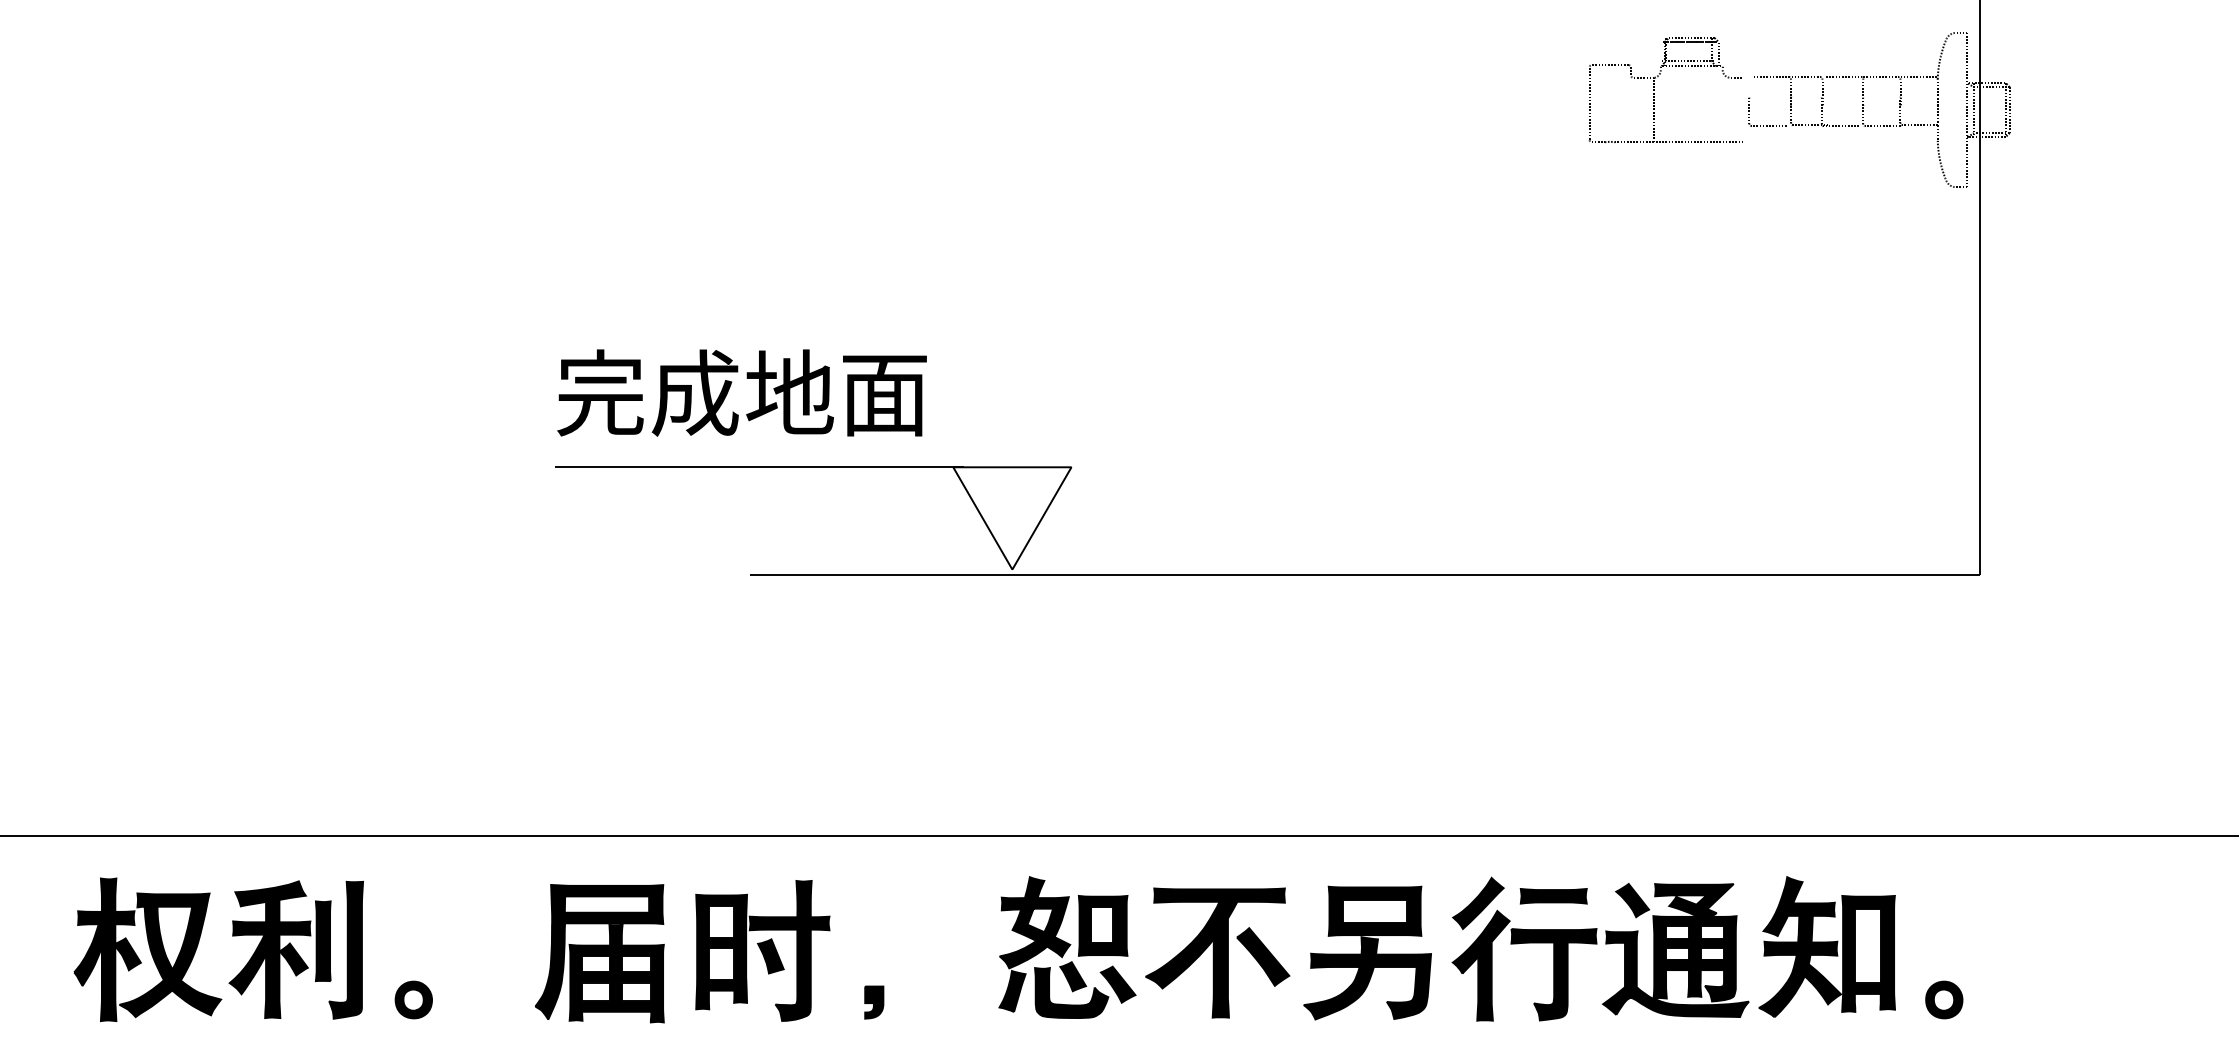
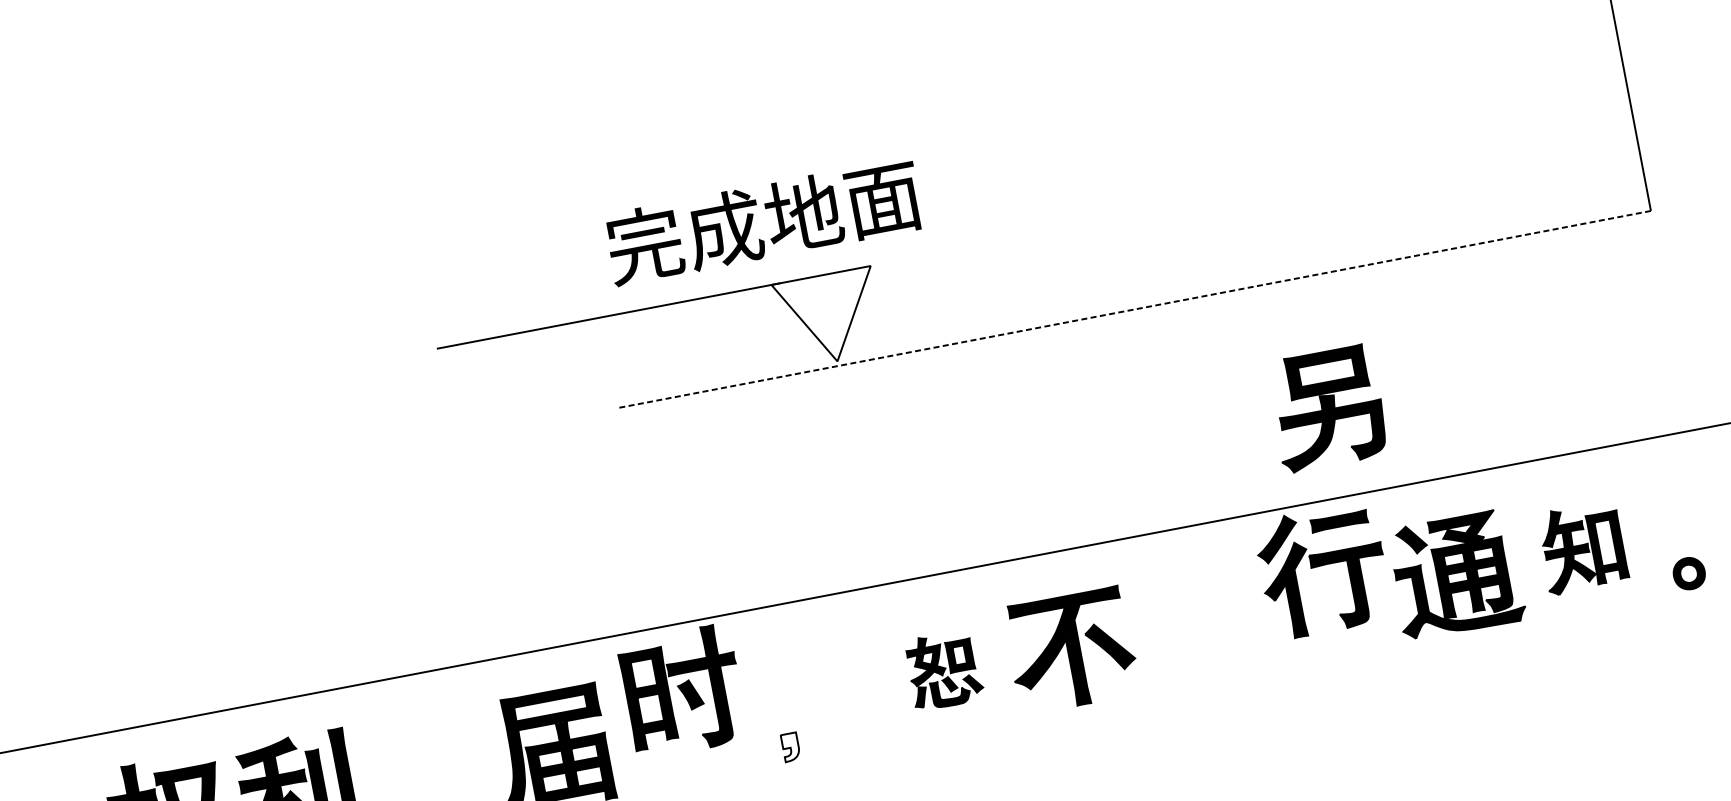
text: (741, 392) -> (763, 221), moved
line: (1364, 575) -> (1134, 309), solid -> dashed
part: (1826, 946) -> (1581, 547), size x0.7
part: (1067, 947) -> (944, 670), size x0.6
part: (1524, 948) -> (1323, 569), moved
part: (762, 950) -> (682, 691), moved
part: (1367, 952) -> (1327, 408), moved
fill: (874, 1002) -> (791, 747), removed

